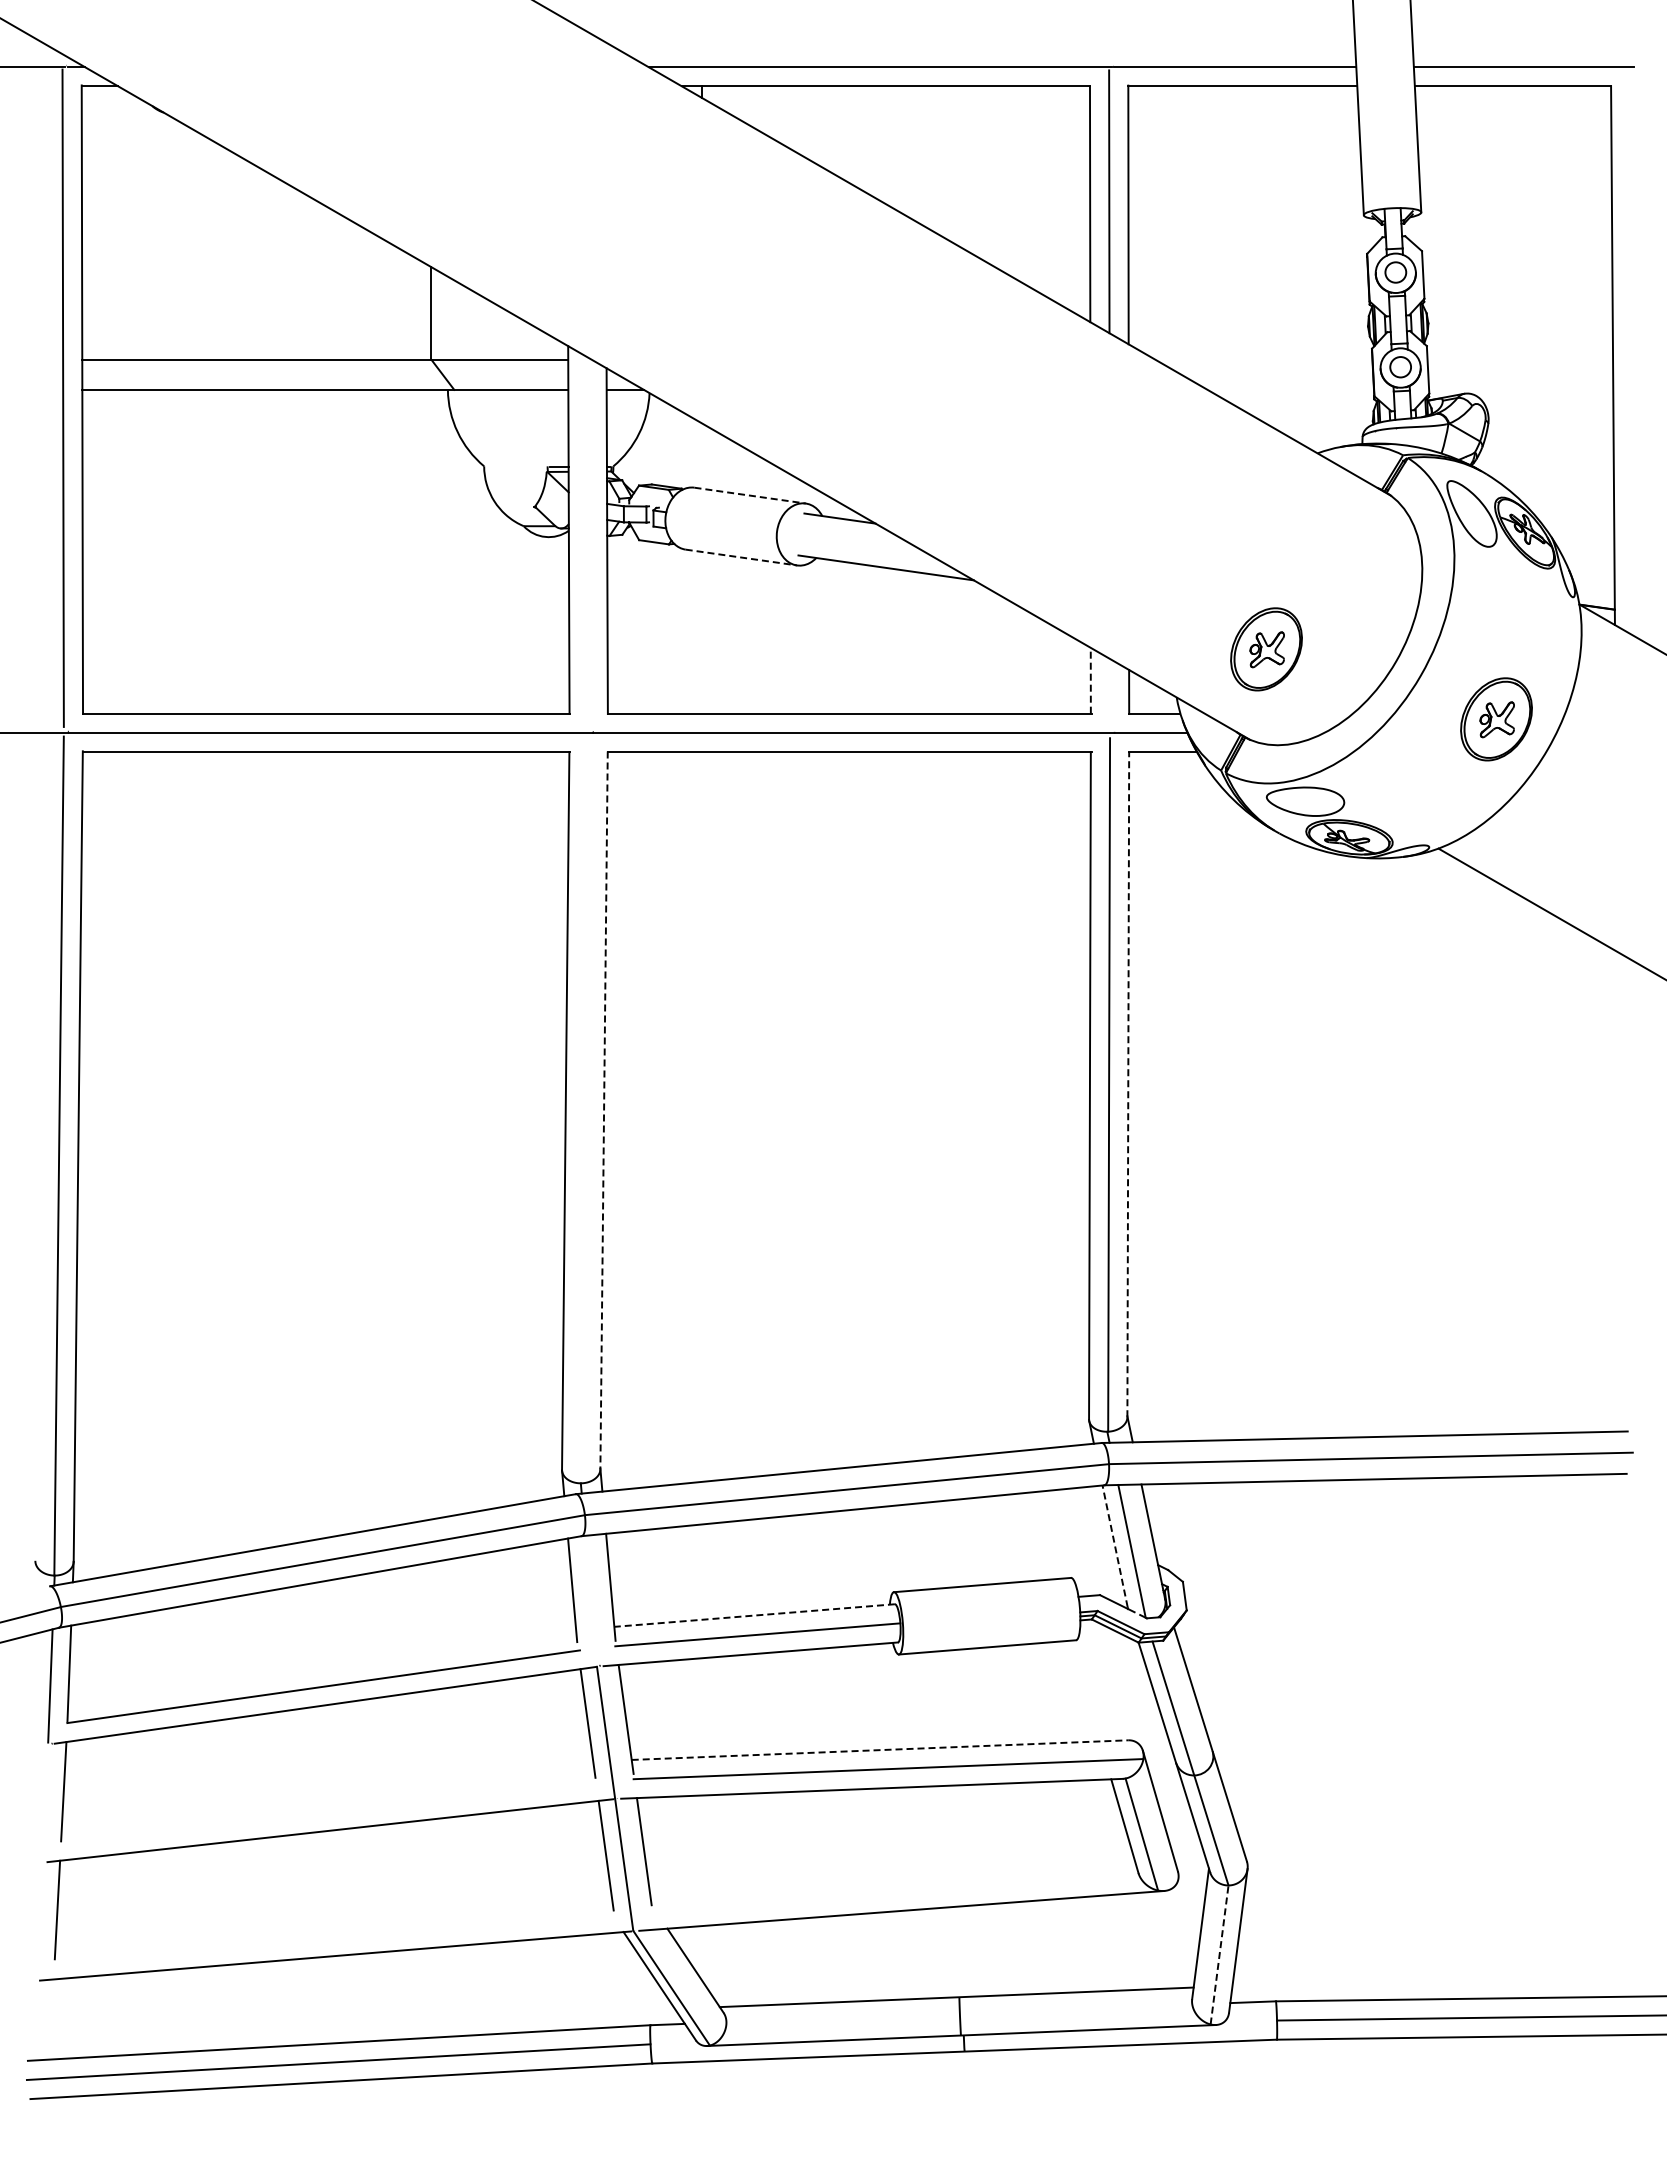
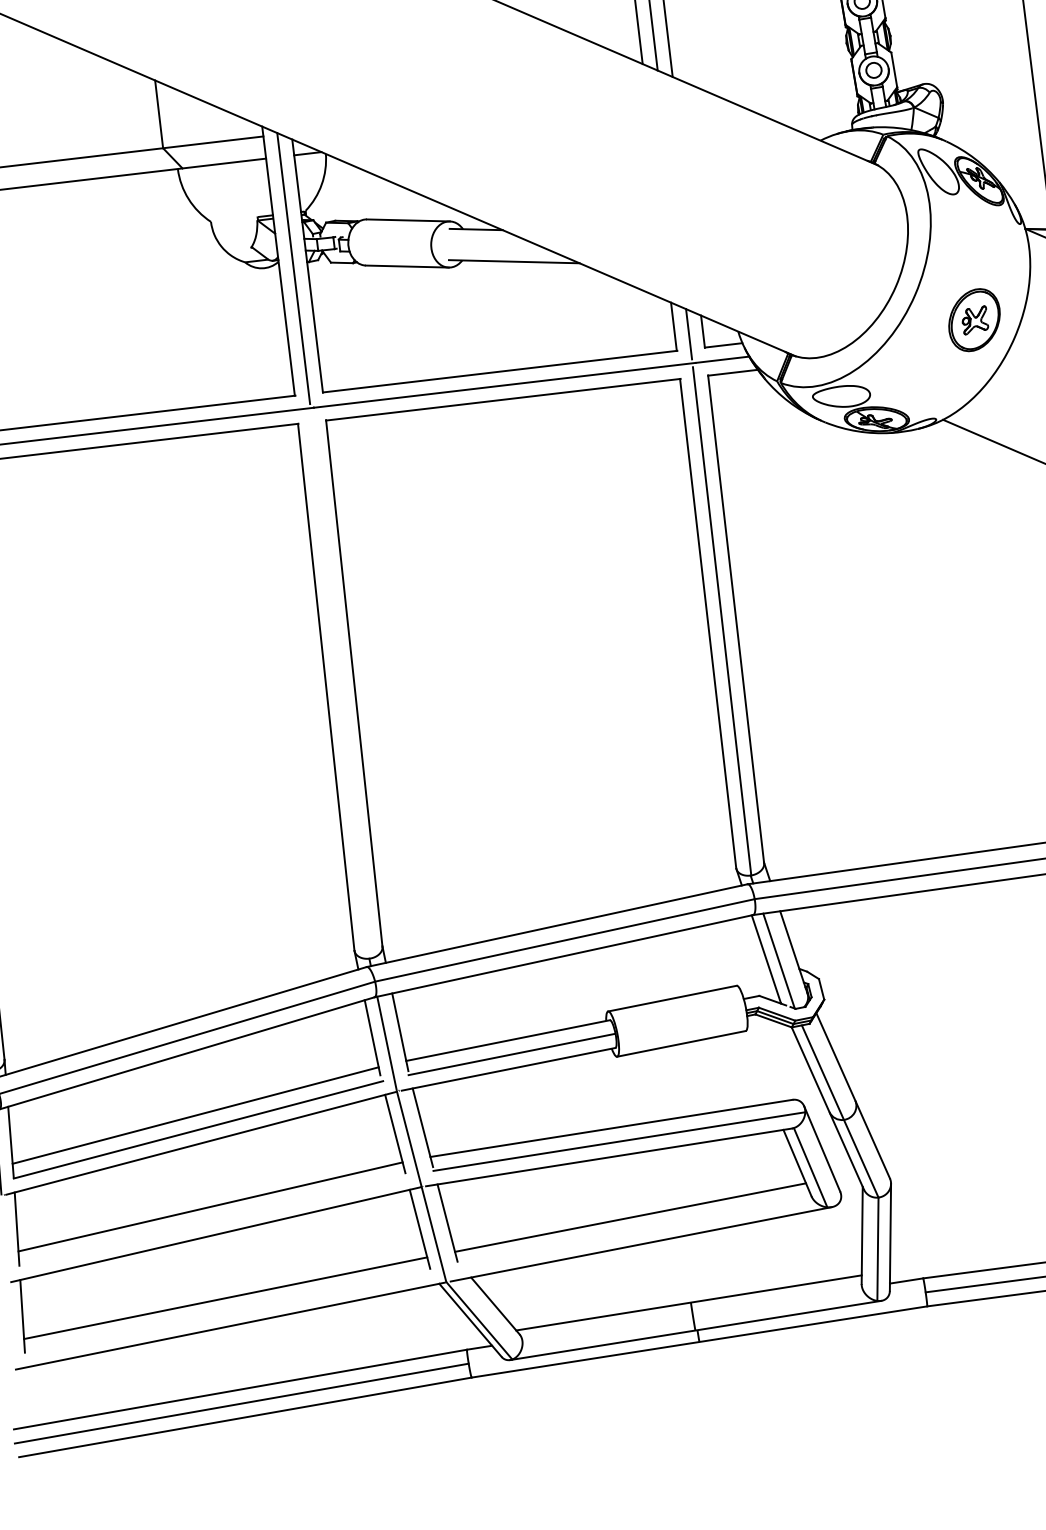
line: (750, 495) -> (408, 220), dashed -> solid
line: (587, 542) -> (293, 268), added
line: (741, 557) -> (407, 266), dashed -> solid
part: (1266, 649) -> (799, 288), removed
line: (1090, 680) -> (673, 326), dashed -> solid
line: (1109, 692) -> (688, 333), added
line: (1128, 1084) -> (736, 619), dashed -> solid
line: (604, 1110) -> (354, 683), dashed -> solid
line: (1115, 1545) -> (766, 958), dashed -> solid
line: (590, 1599) -> (386, 1042), added
line: (754, 1615) -> (507, 1040), dashed -> solid
line: (322, 1667) -> (195, 1115), added
line: (880, 1750) -> (611, 1128), dashed -> solid
line: (327, 1791) -> (210, 1206), added
line: (891, 1872) -> (630, 1217), added
line: (333, 1917) -> (225, 1298), added
line: (1219, 1954) -> (877, 1248), dashed -> solid

